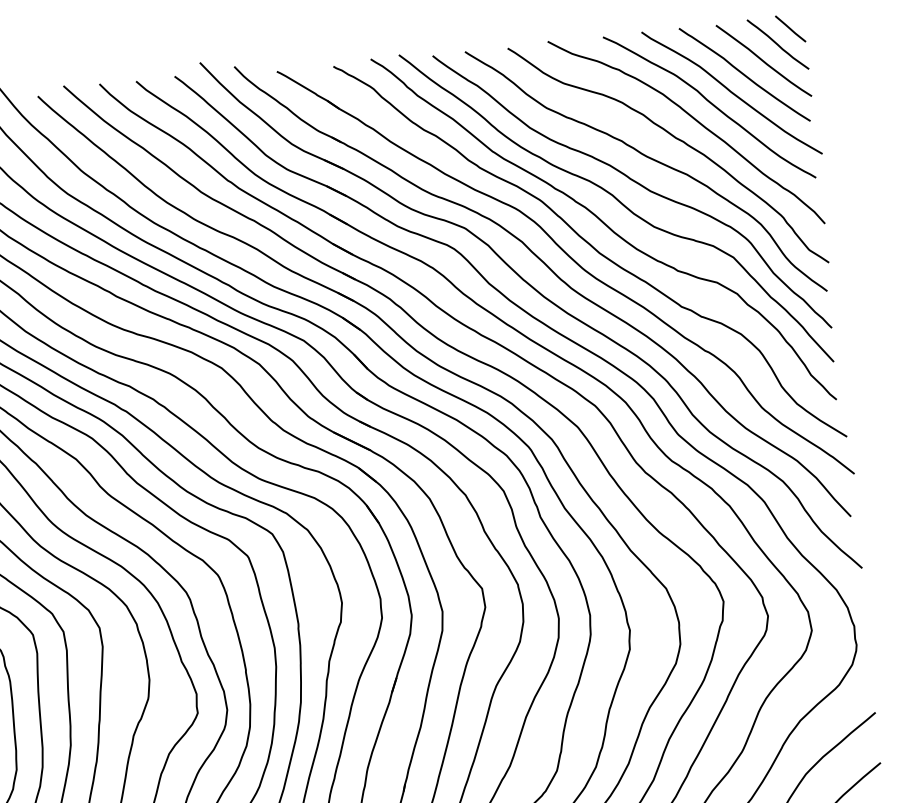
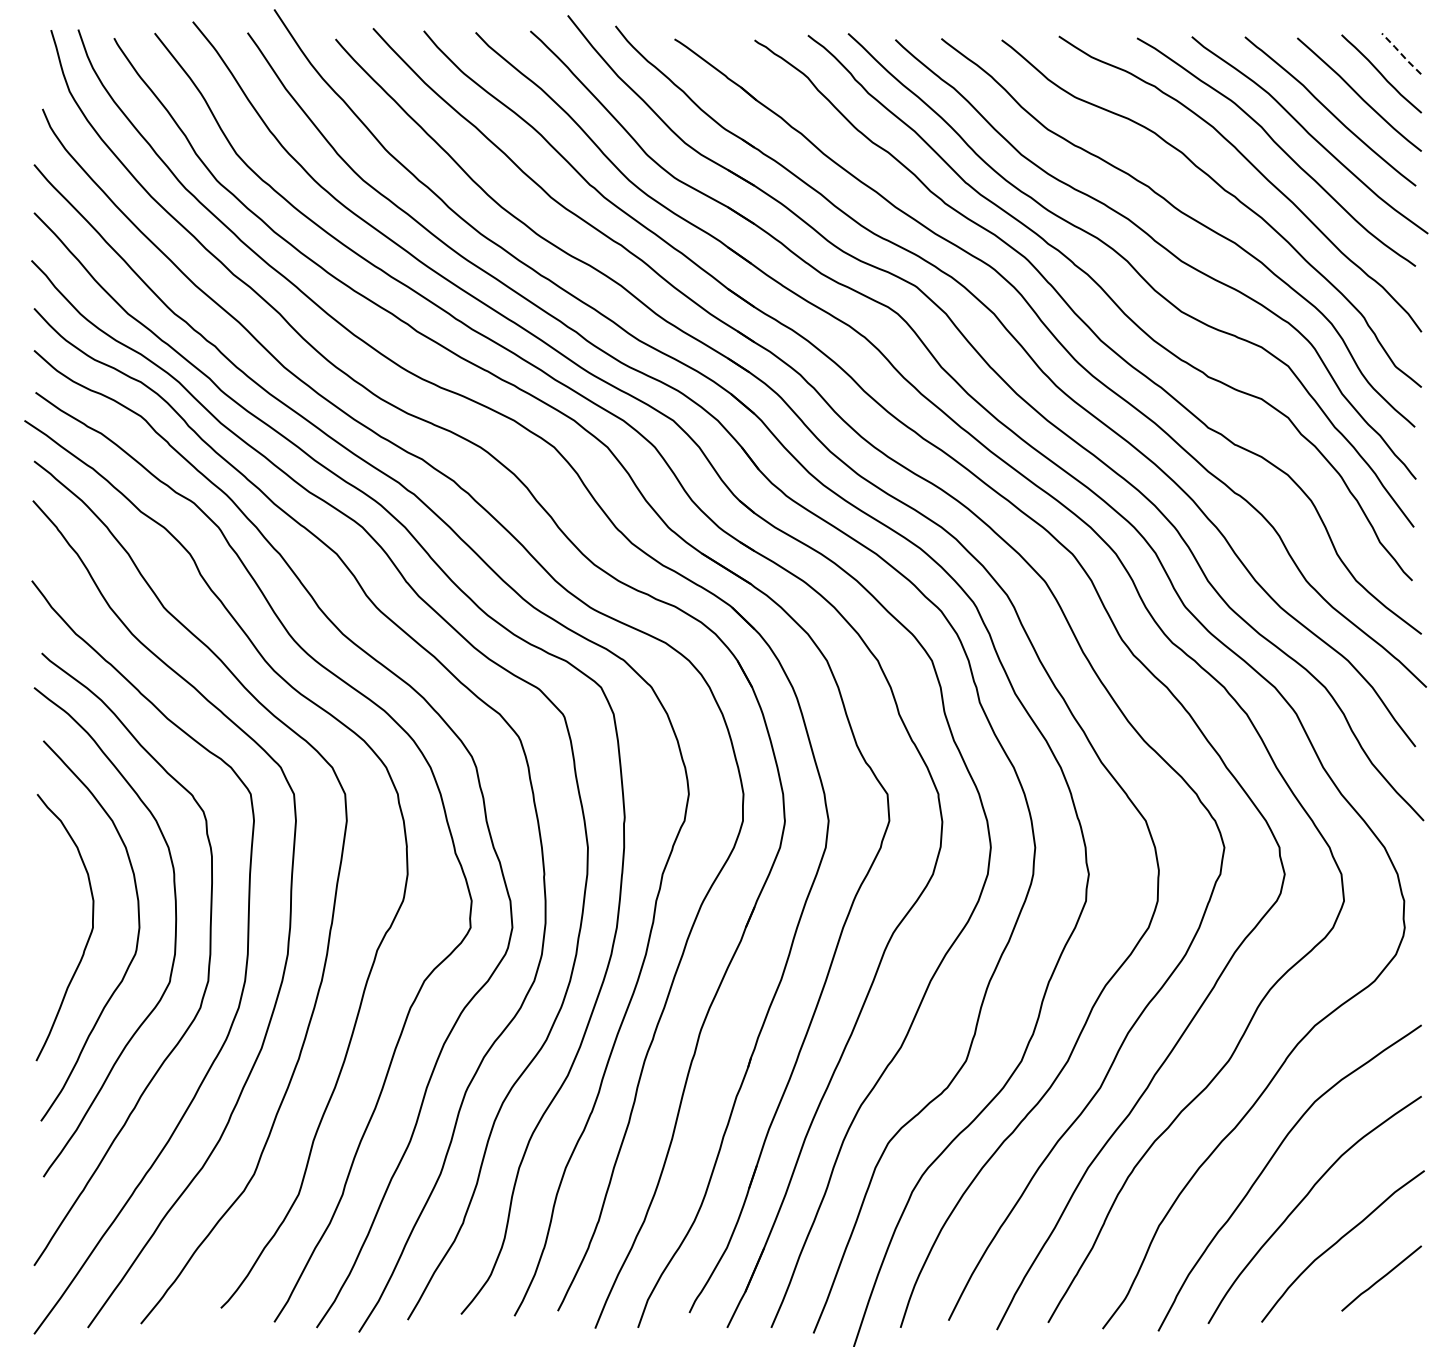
line: (790, 28) -> (1401, 53), solid -> dashed

